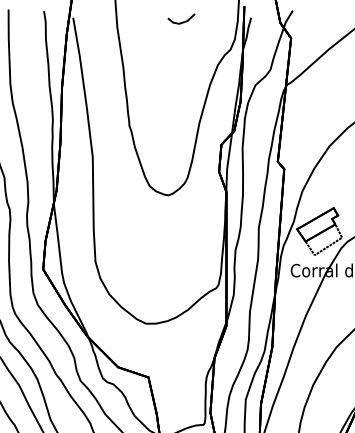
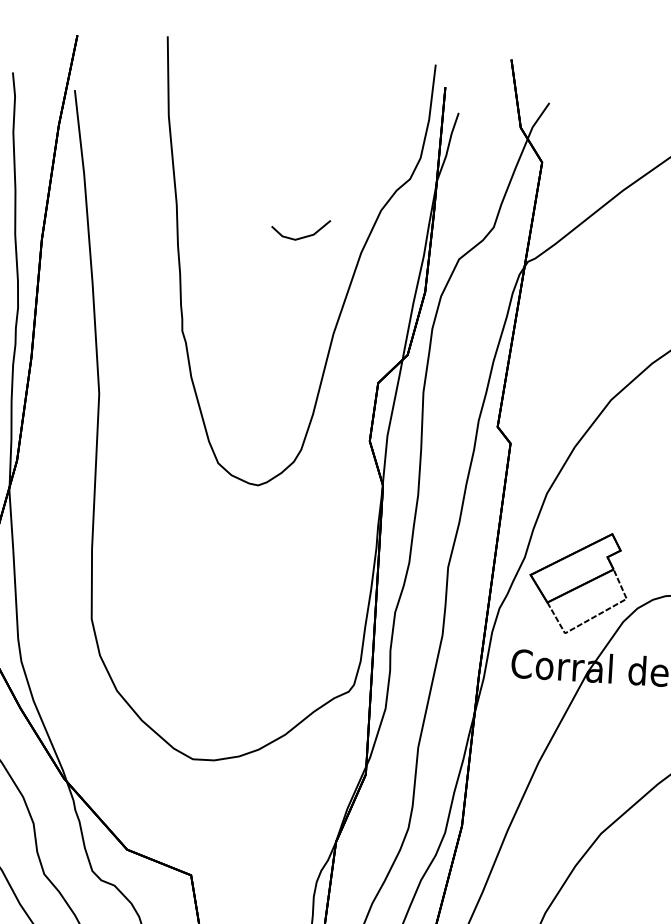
line: (182, 21) -> (302, 235), moved

